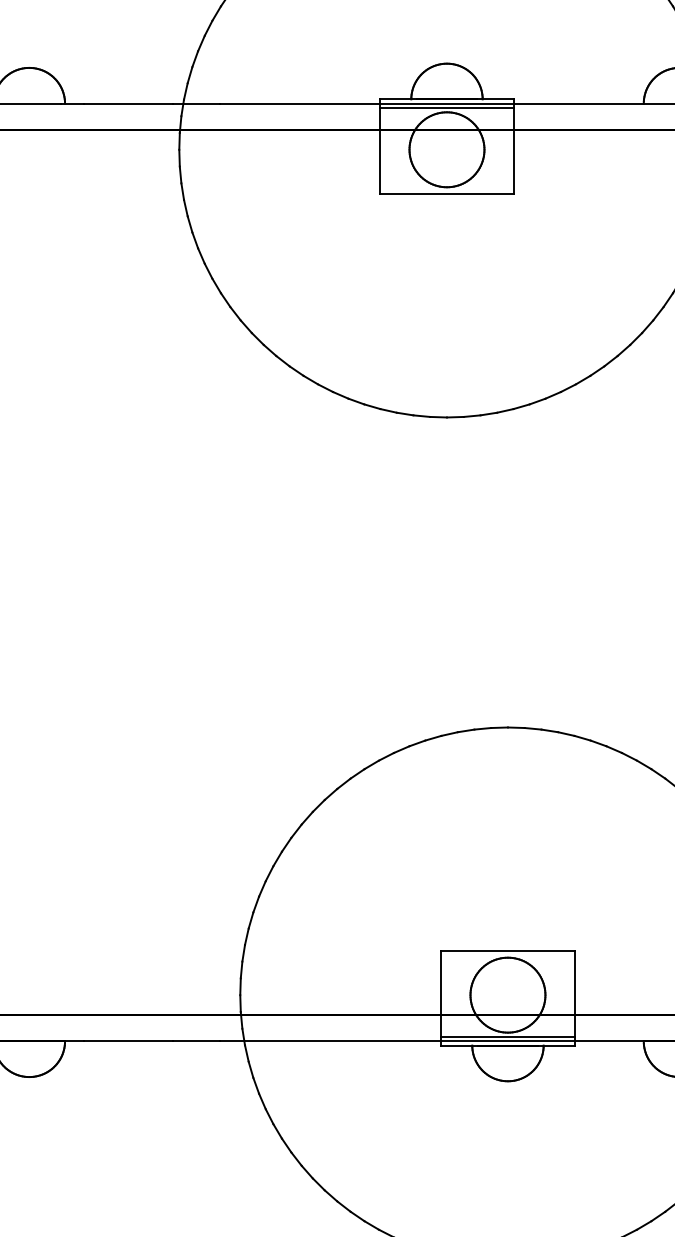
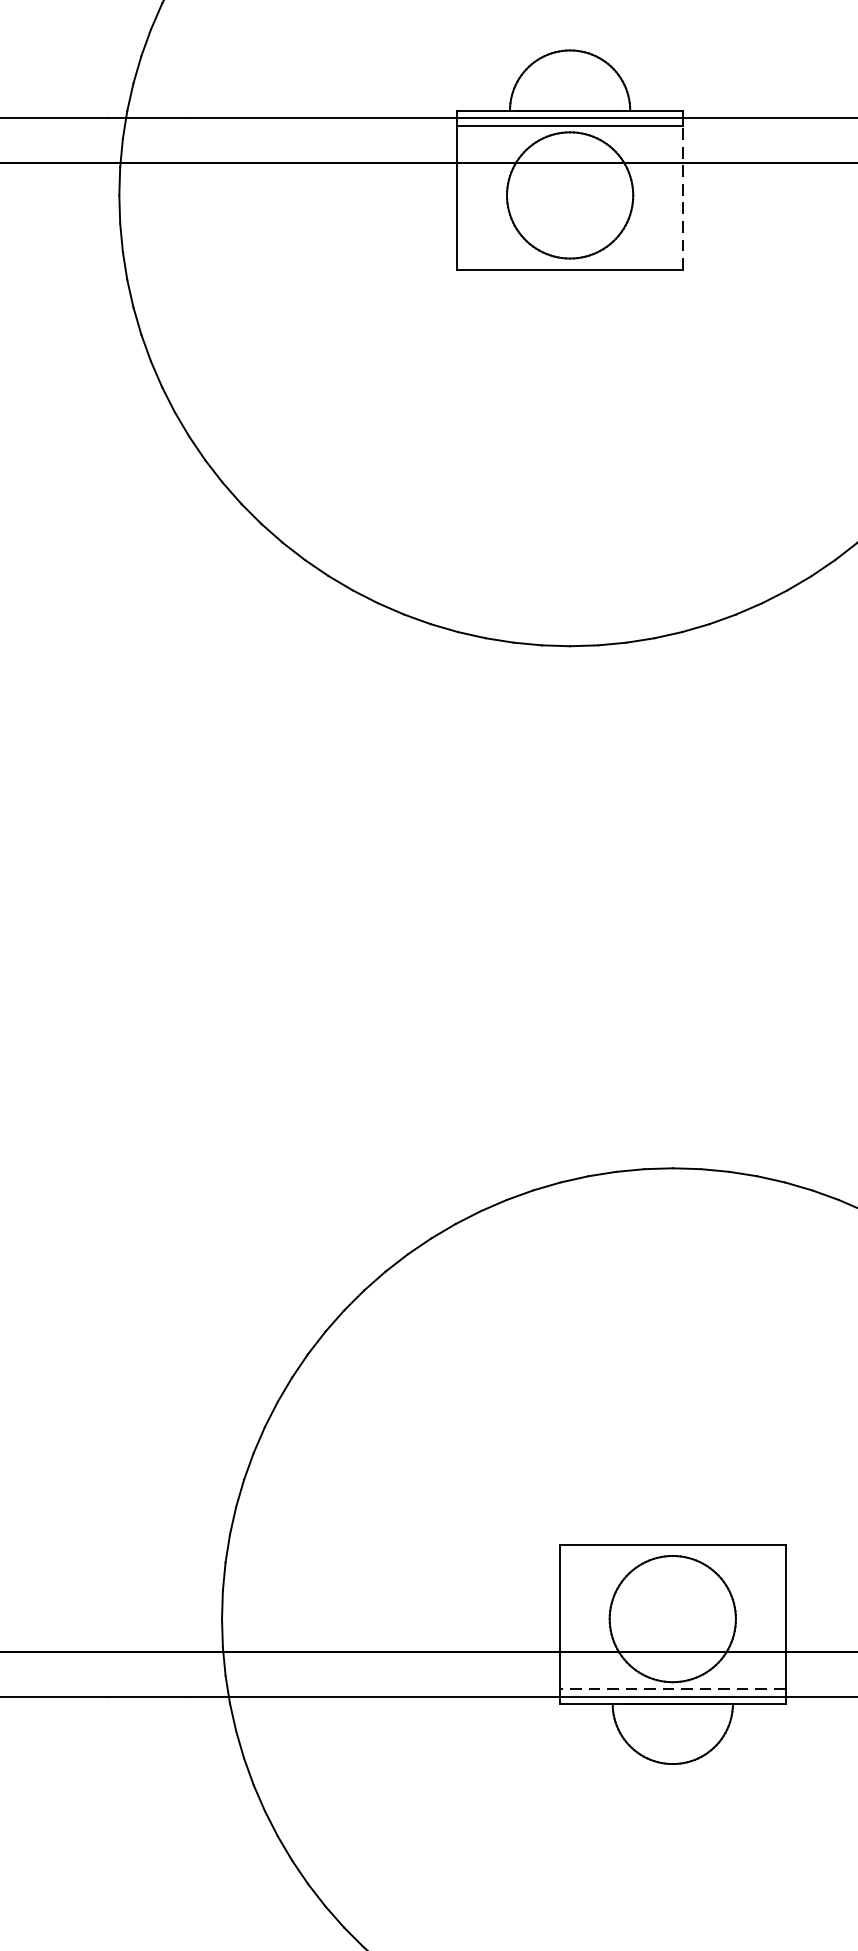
line: (513, 151) -> (682, 198), solid -> dashed
line: (507, 1036) -> (672, 1688), solid -> dashed

